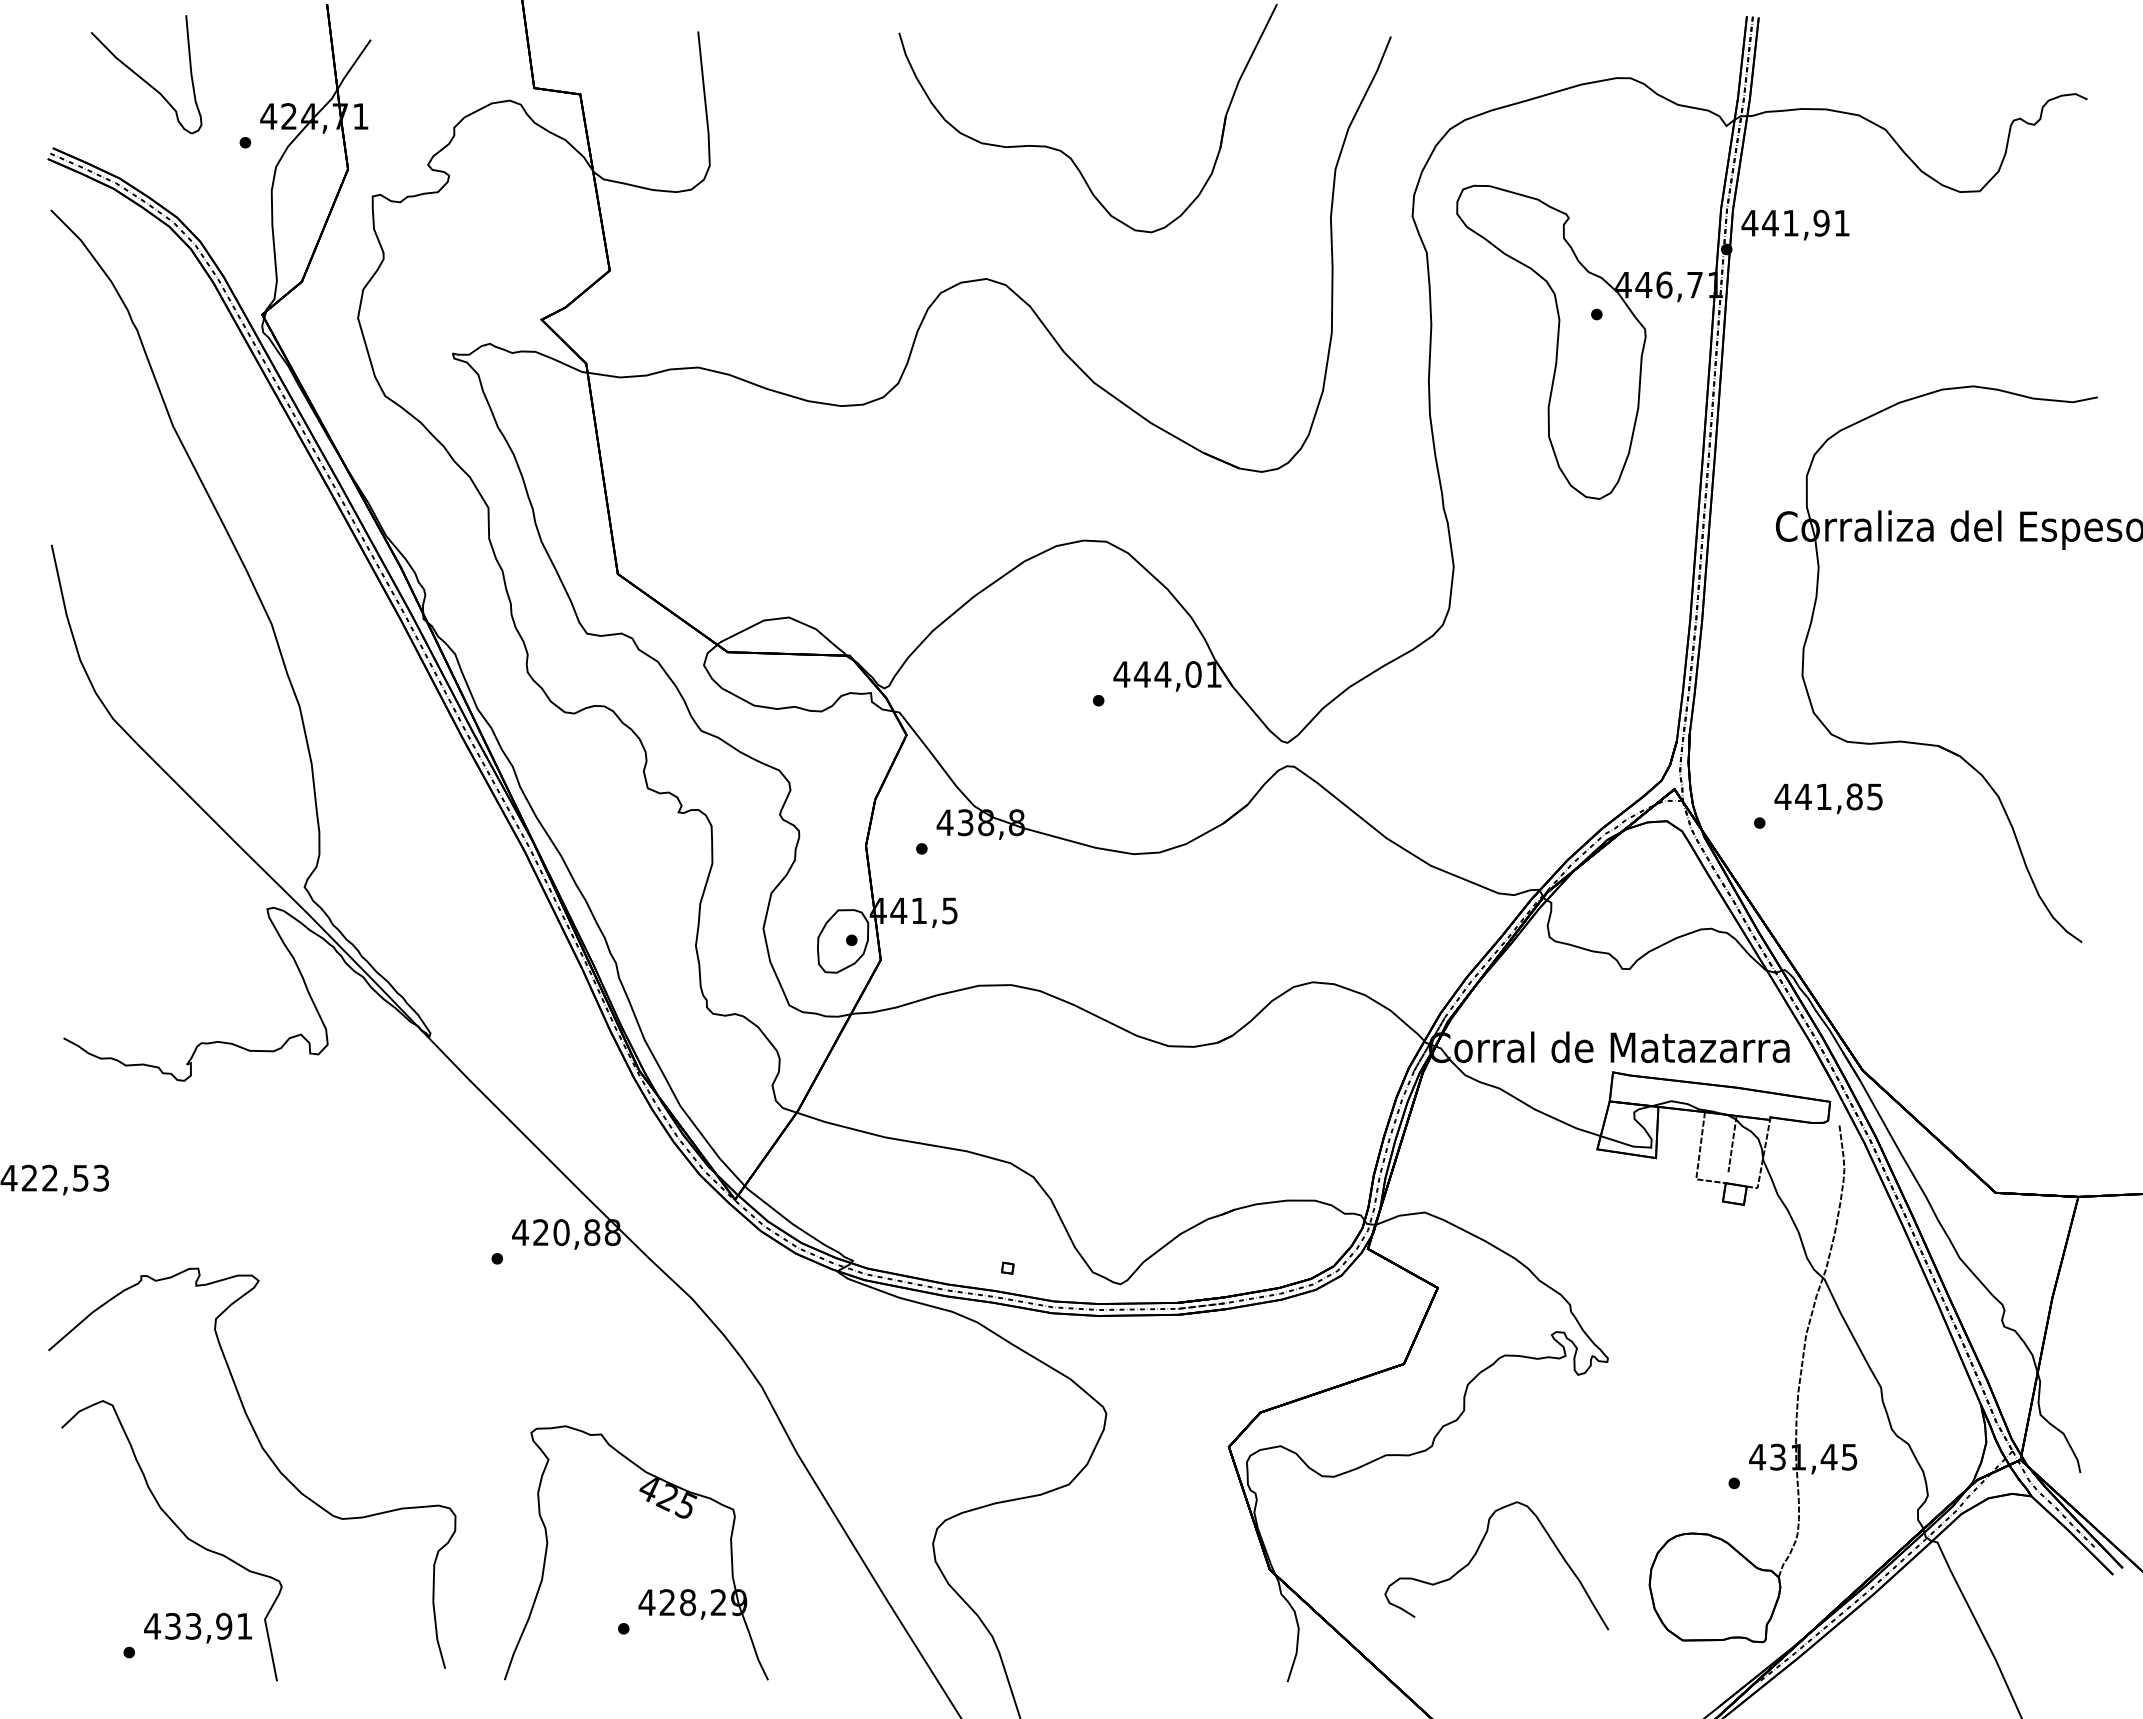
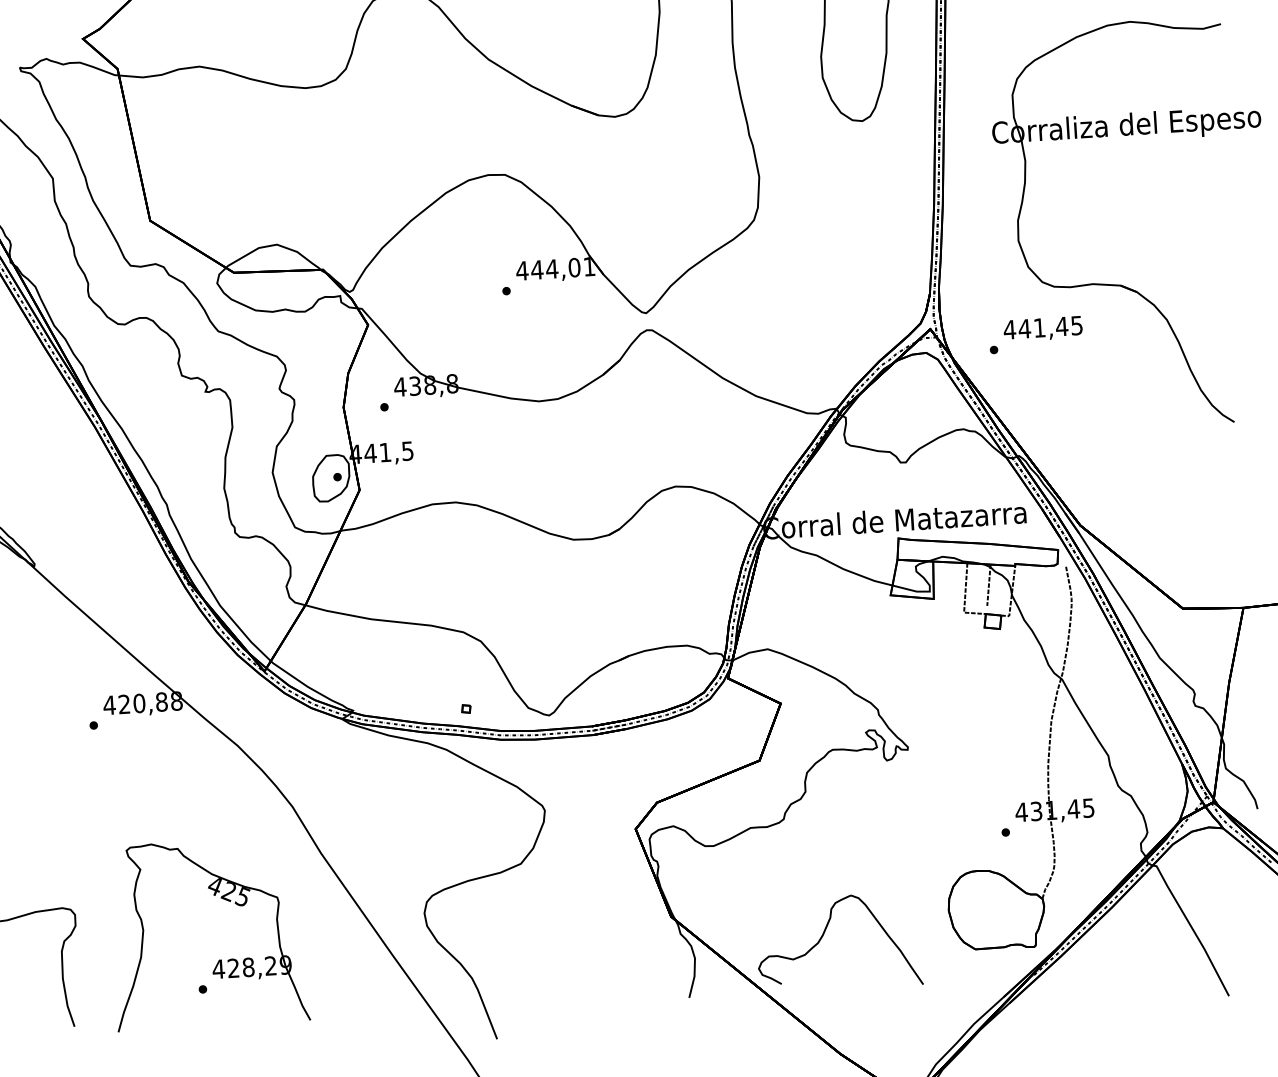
text: (1854, 796) -> (1061, 326), 441,85 -> 441,45
part: (1476, 1554) -> (823, 935), moved

